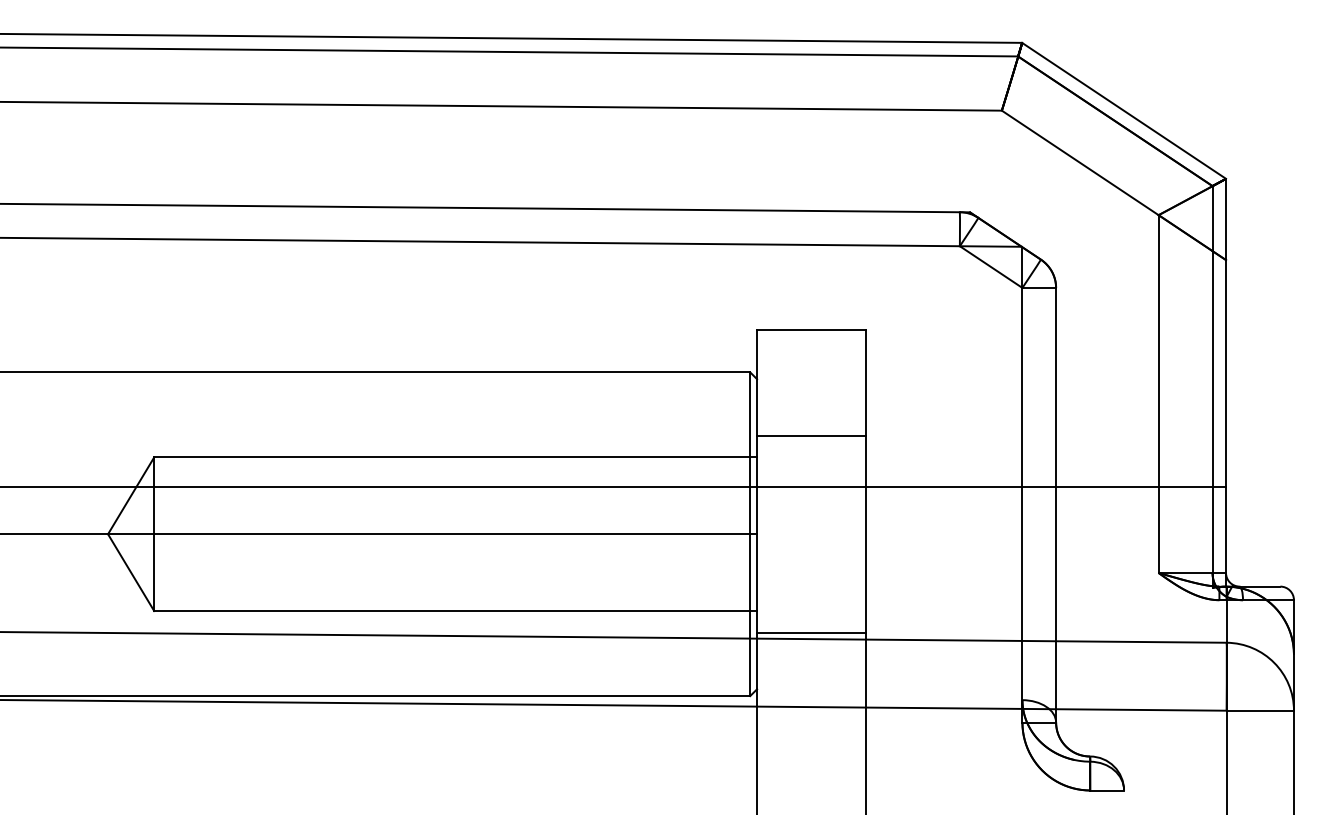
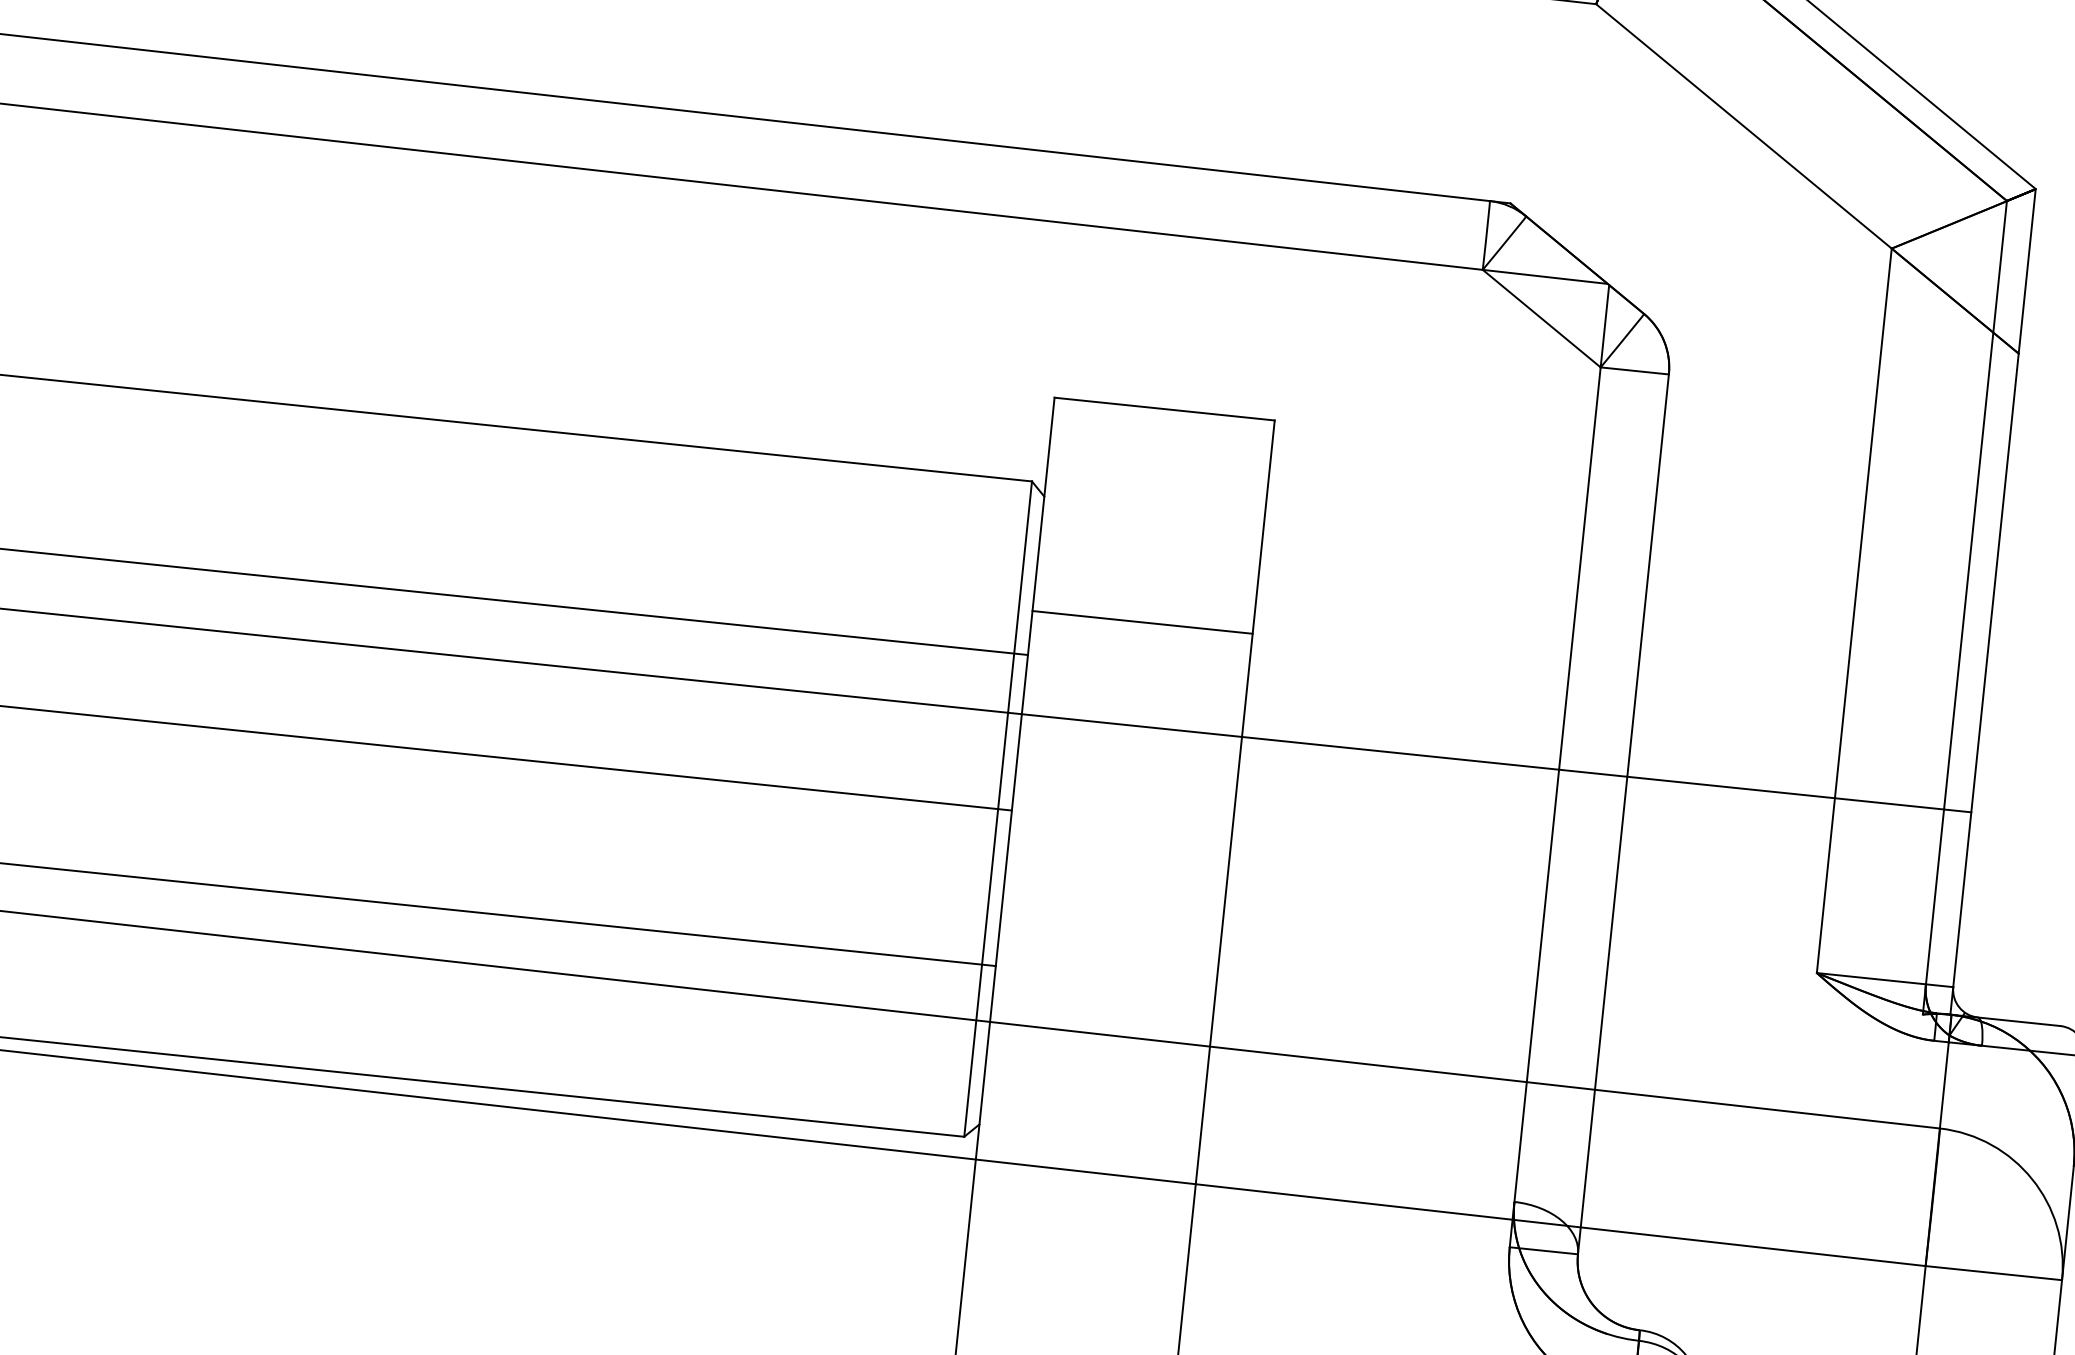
line: (811, 632) -> (1101, 1020), removed

